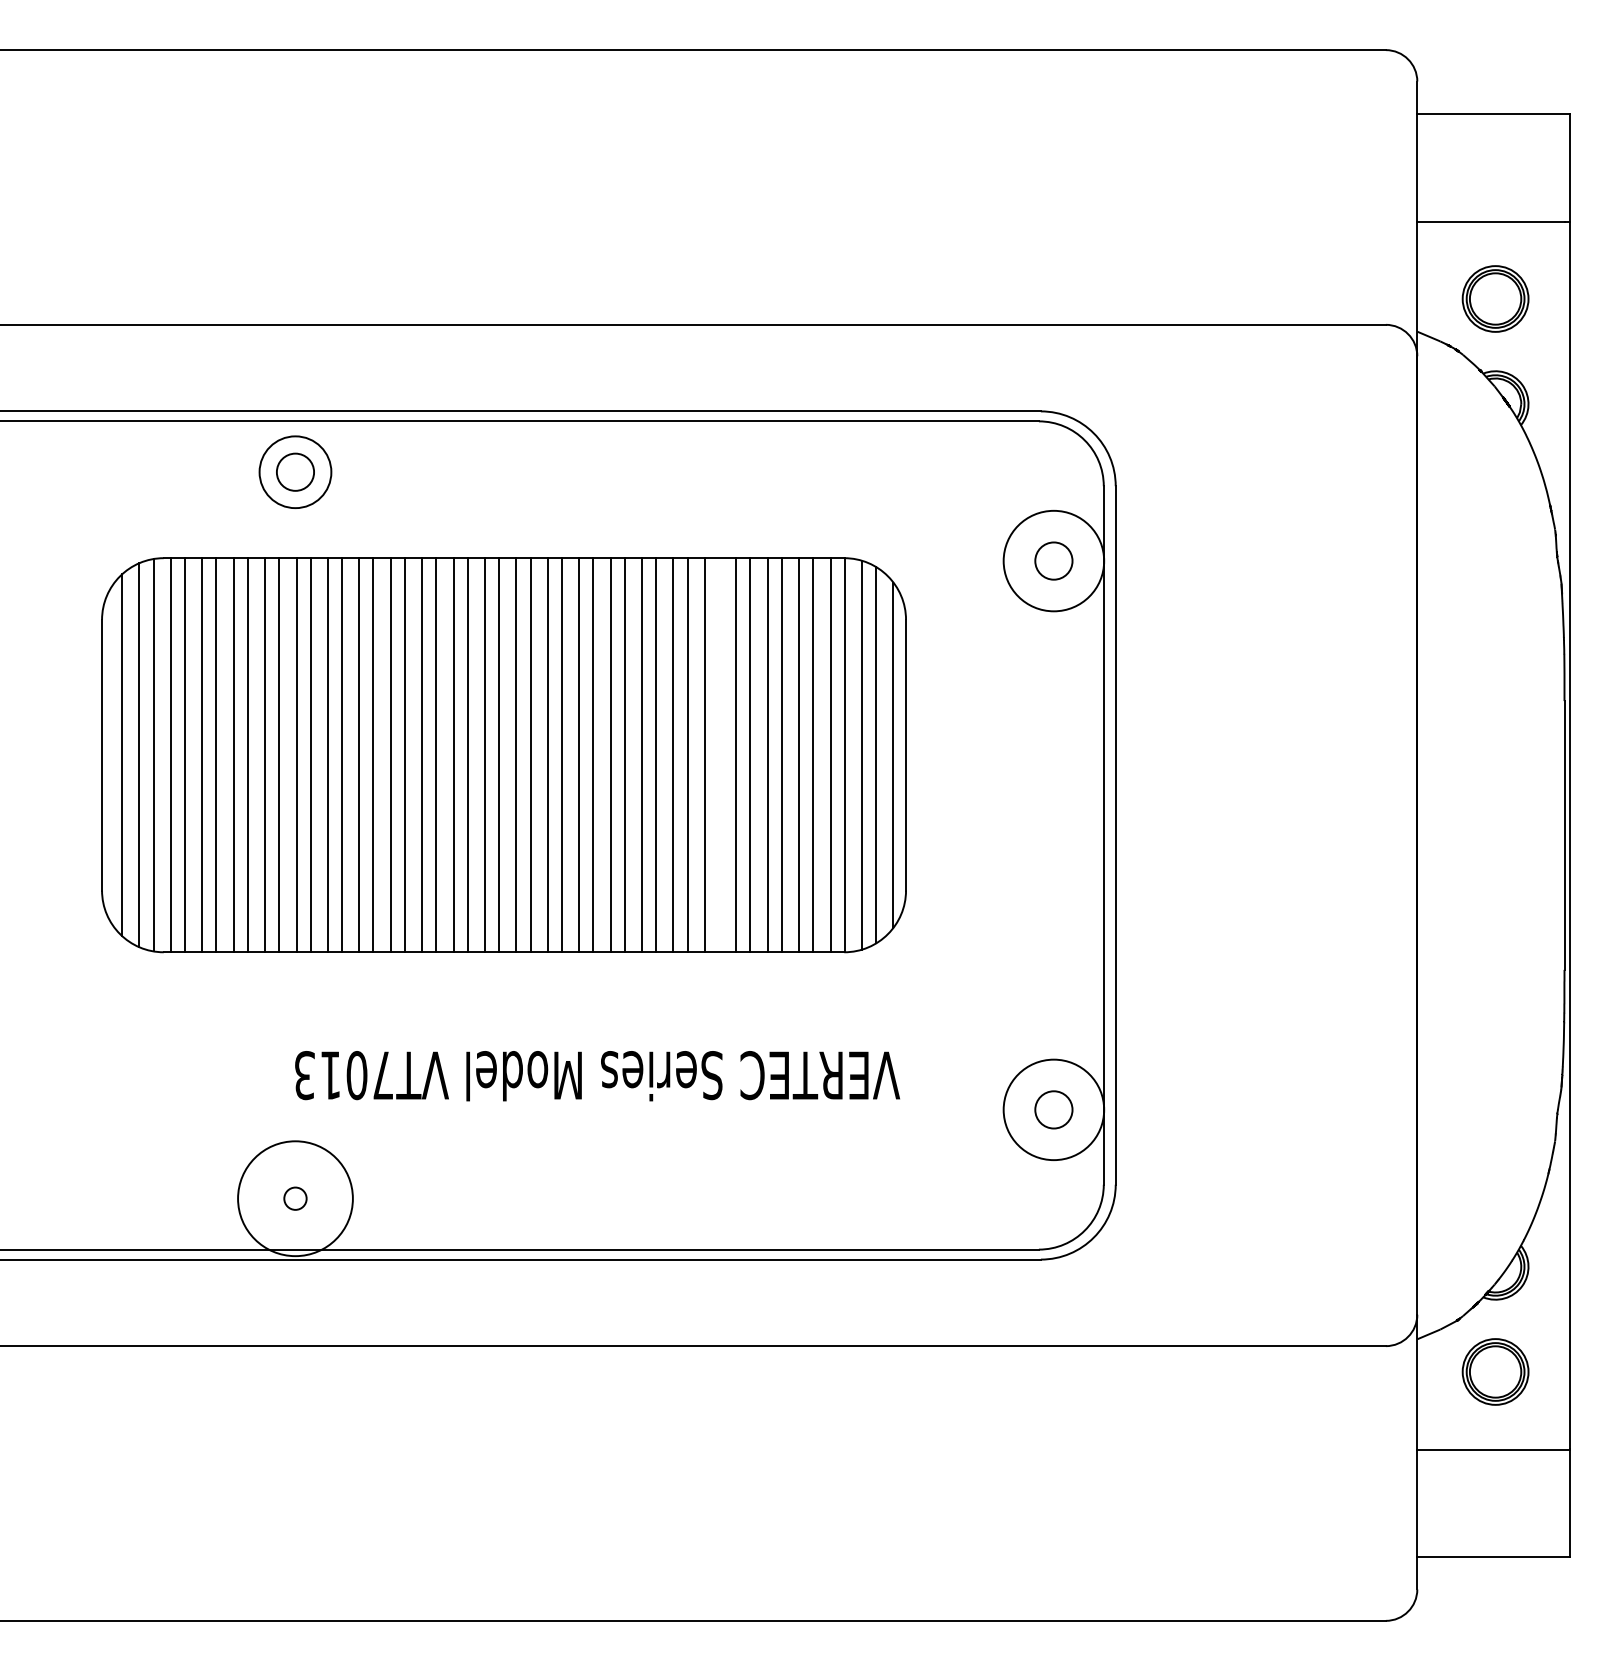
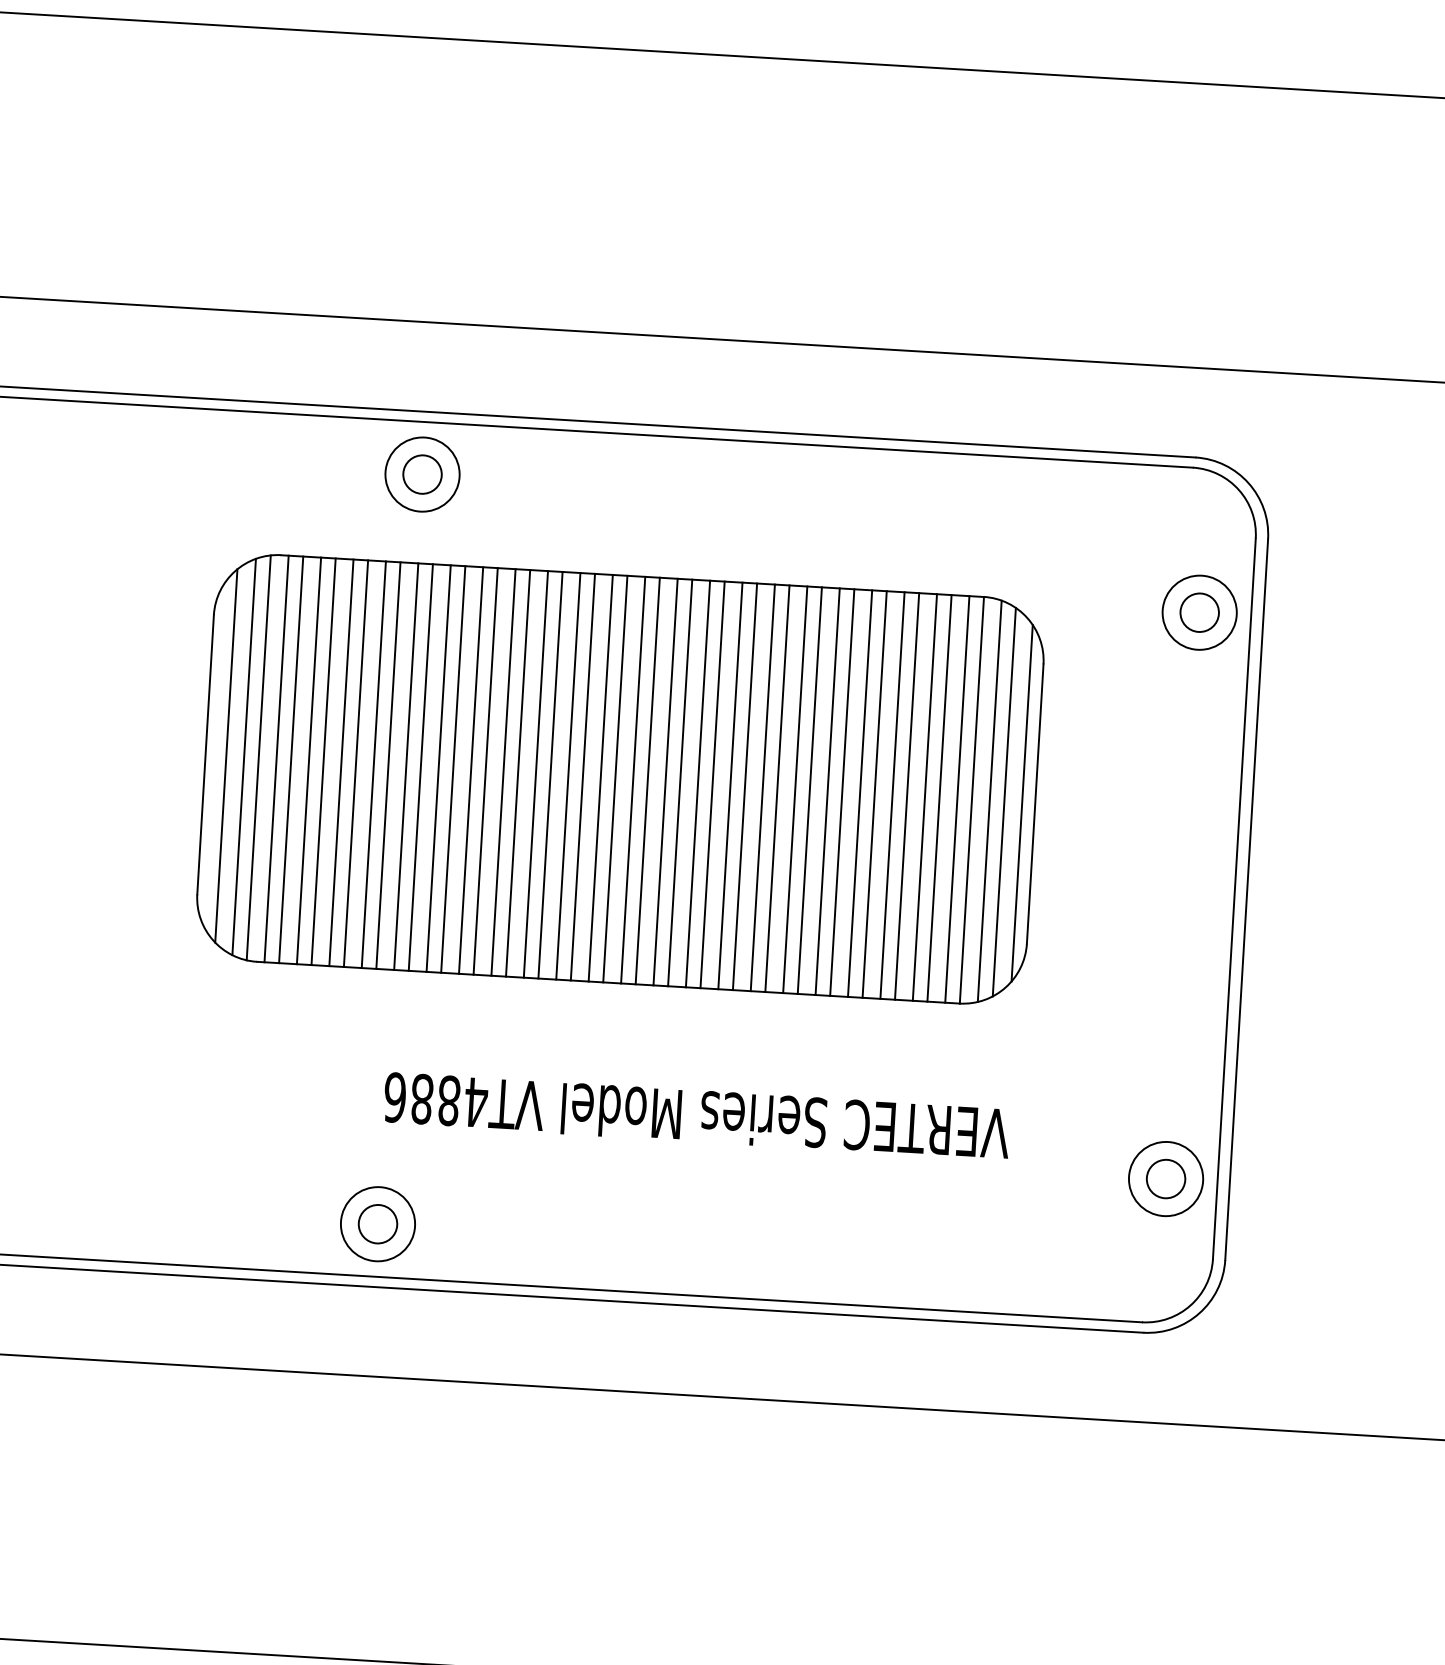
circle: (1053, 560) -> (1199, 612), size x0.71
line: (719, 755) -> (842, 792), added
text: (344, 1075) -> (436, 1100), VT7013 -> VT4886
circle: (1053, 1109) -> (1165, 1178), size x0.71
circle: (295, 1198) -> (378, 1223), size x0.62
circle: (295, 1198) -> (378, 1223), size x1.67

